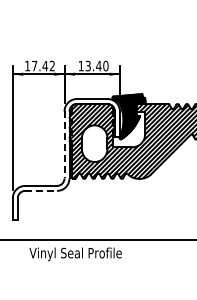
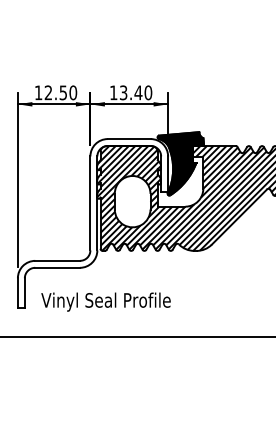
text: (43, 65) -> (60, 92), 17.42 -> 12.50
line: (64, 144) -> (90, 202), dashed -> solid
line: (41, 190) -> (58, 267), dashed -> solid
text: (75, 254) -> (105, 302), moved

